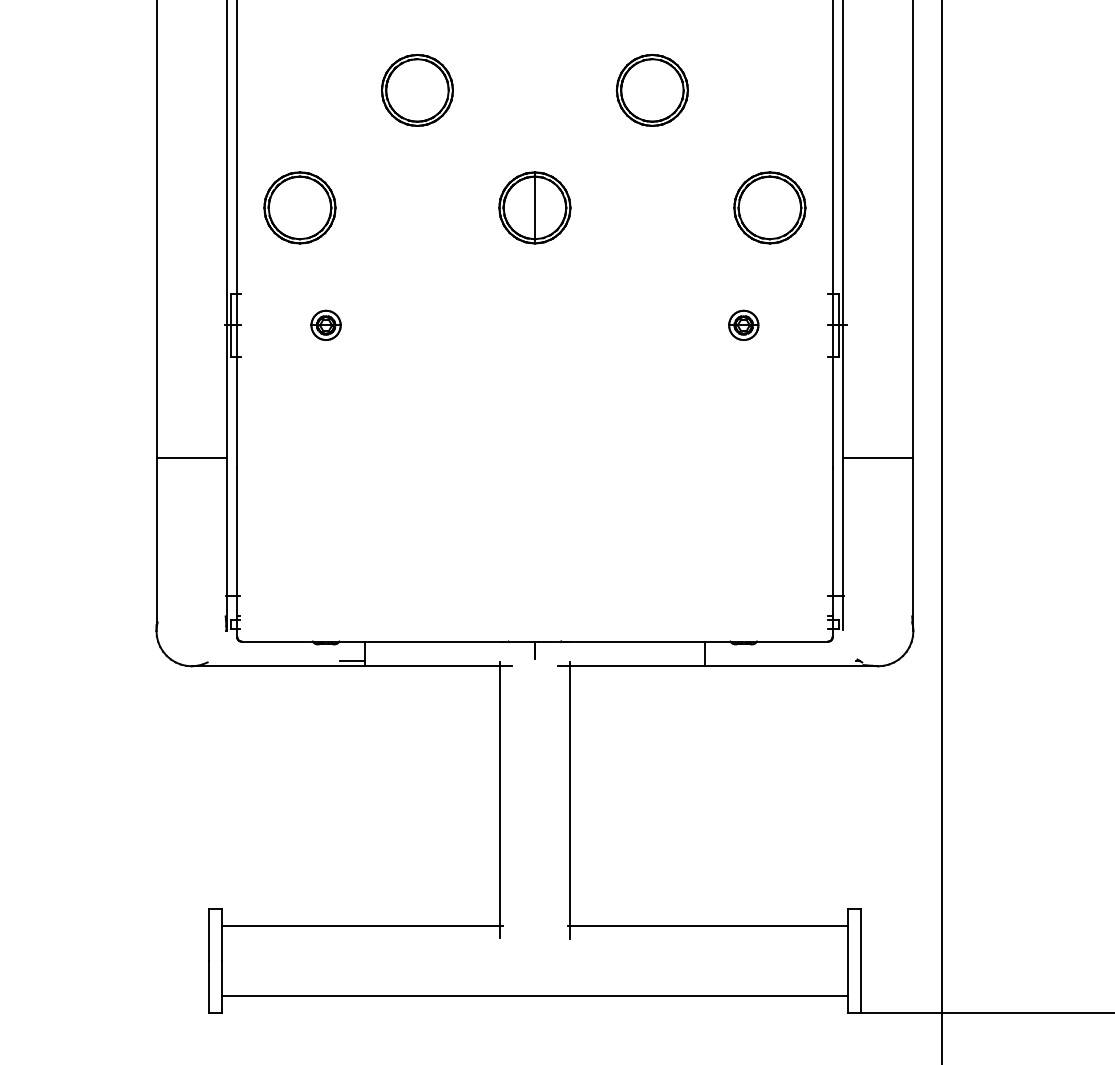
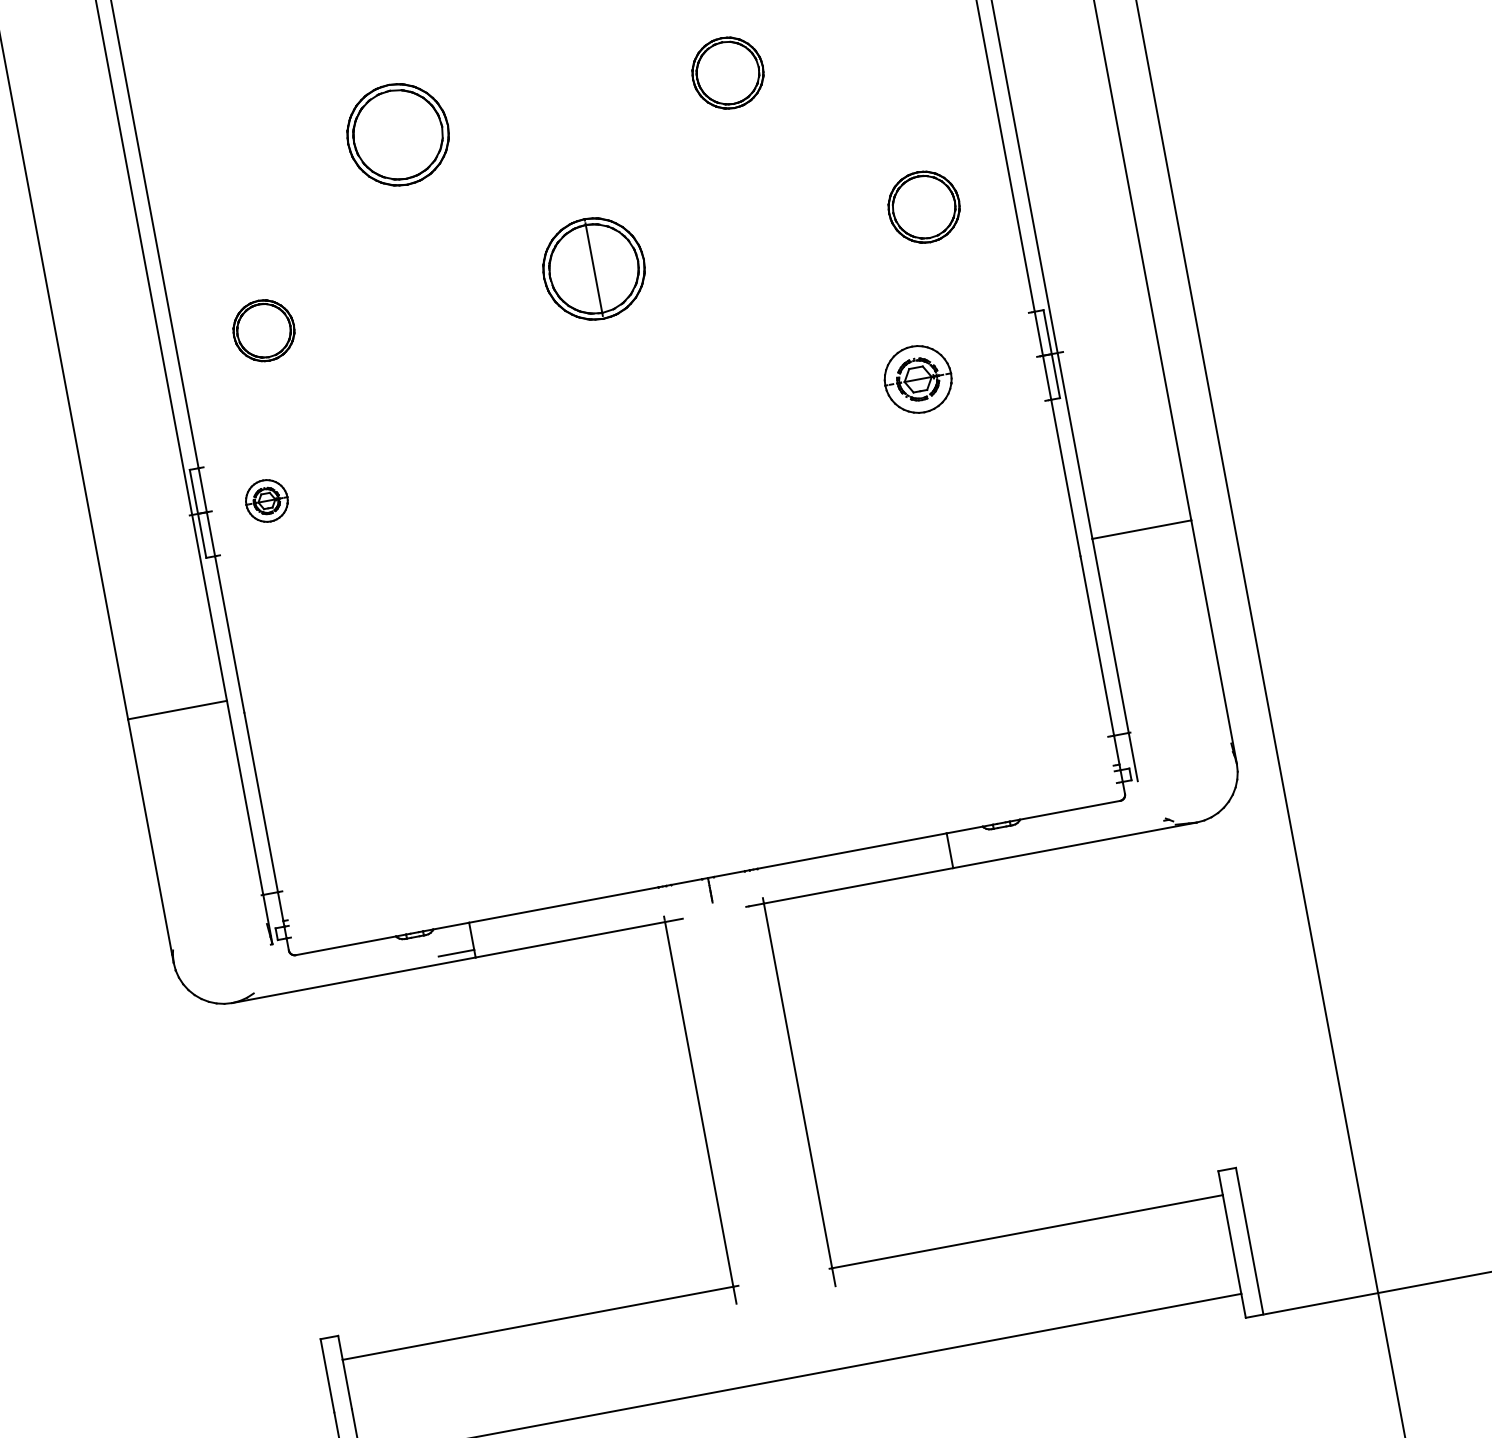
part: (651, 90) -> (726, 73), size x0.7
part: (299, 207) -> (263, 330), size x0.6
part: (769, 207) -> (923, 206), size x0.7
part: (325, 324) -> (265, 499), moved
part: (743, 324) -> (917, 377), size x1.6

